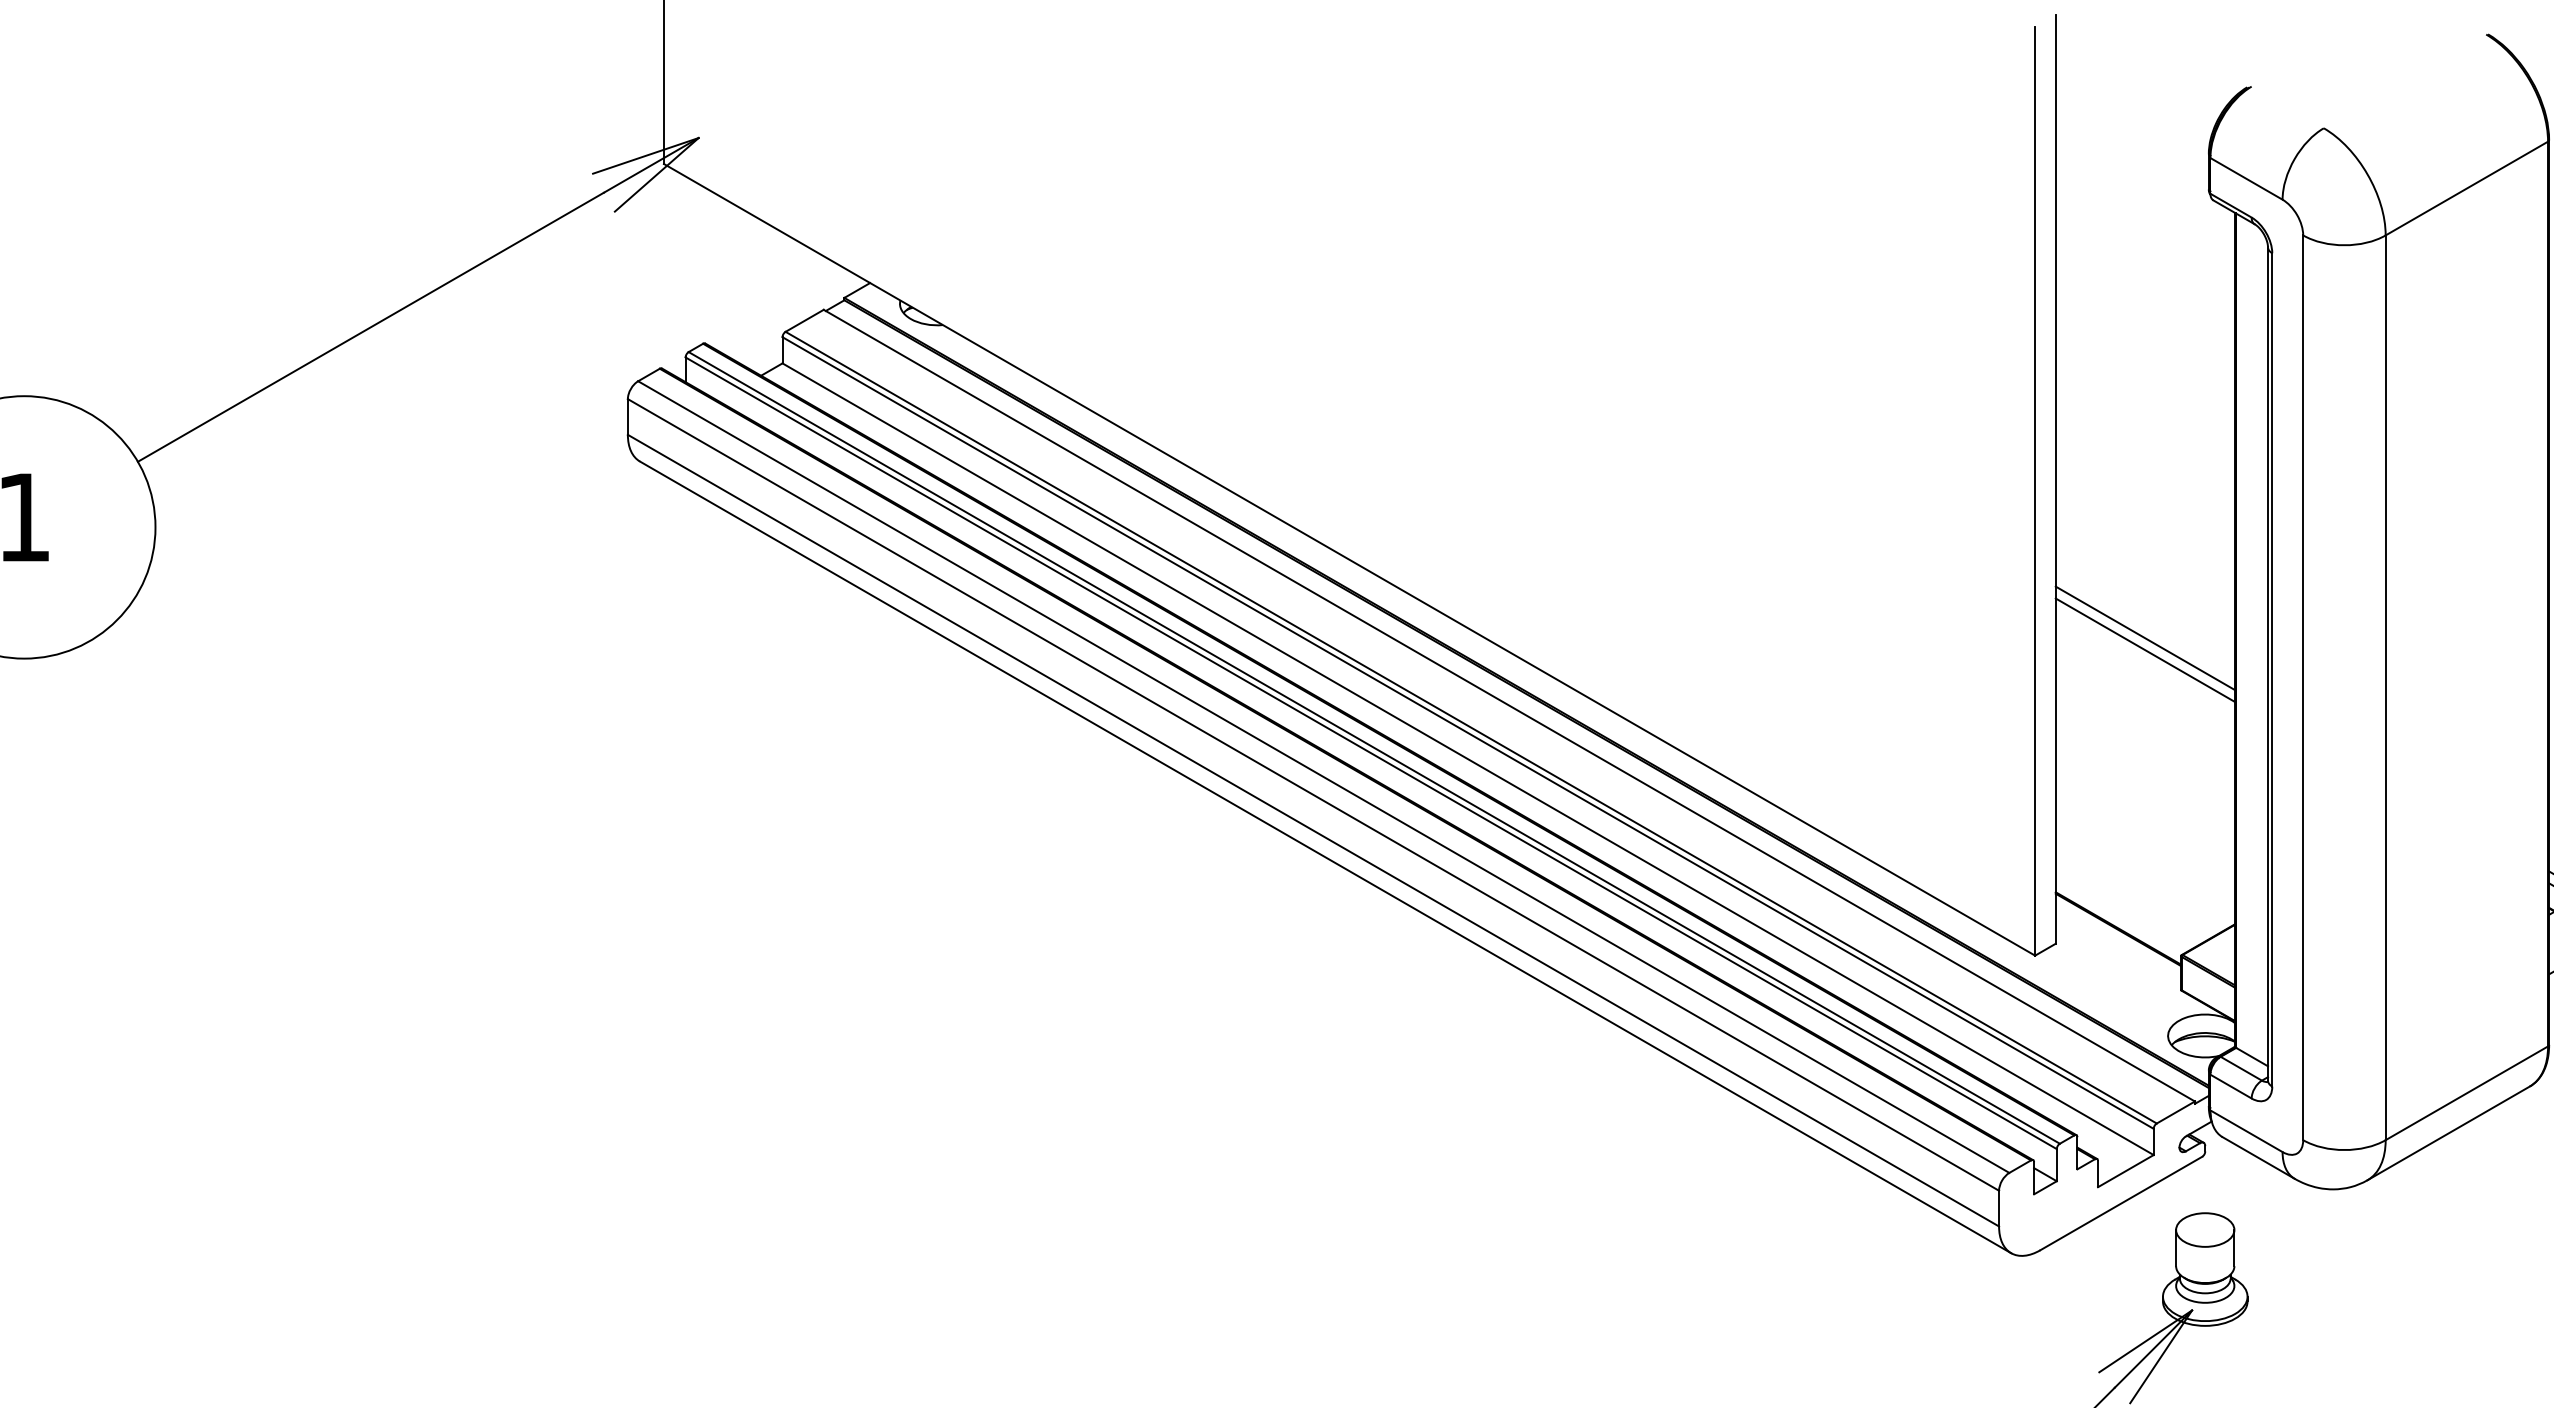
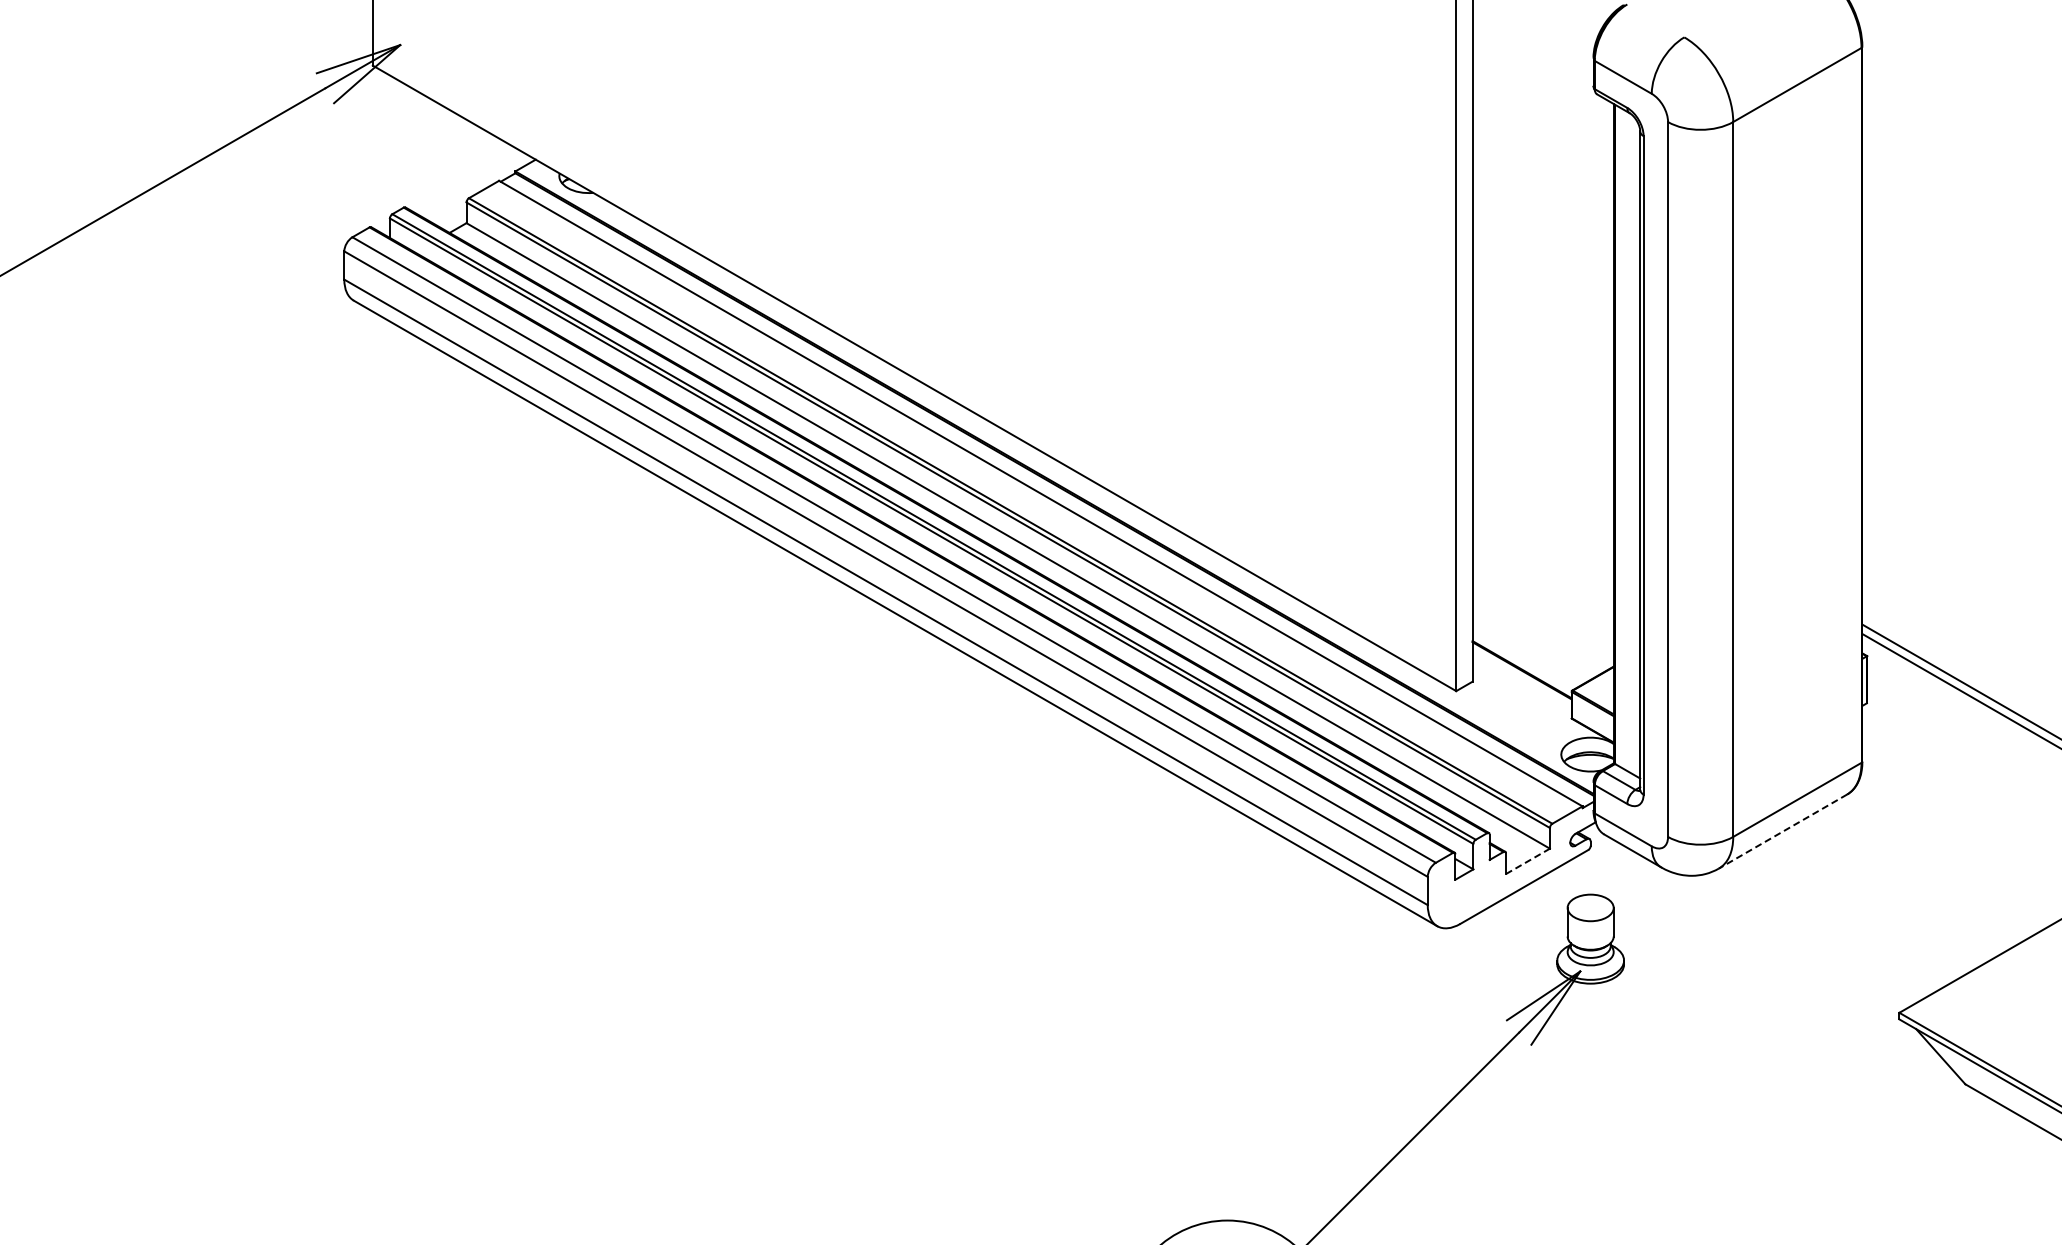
line: (2144, 638) -> (1542, 440), removed
line: (2144, 649) -> (1542, 449), removed
line: (2448, 1133) -> (1782, 831), solid -> dashed
line: (2126, 1171) -> (1528, 861), solid -> dashed

